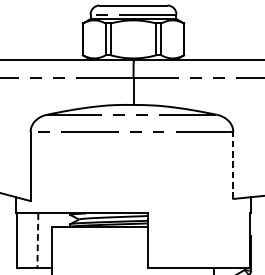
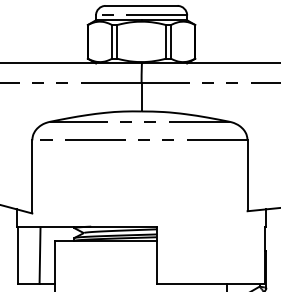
line: (233, 165) -> (247, 175), dashed -> solid
line: (38, 241) -> (40, 256), dashed -> solid

